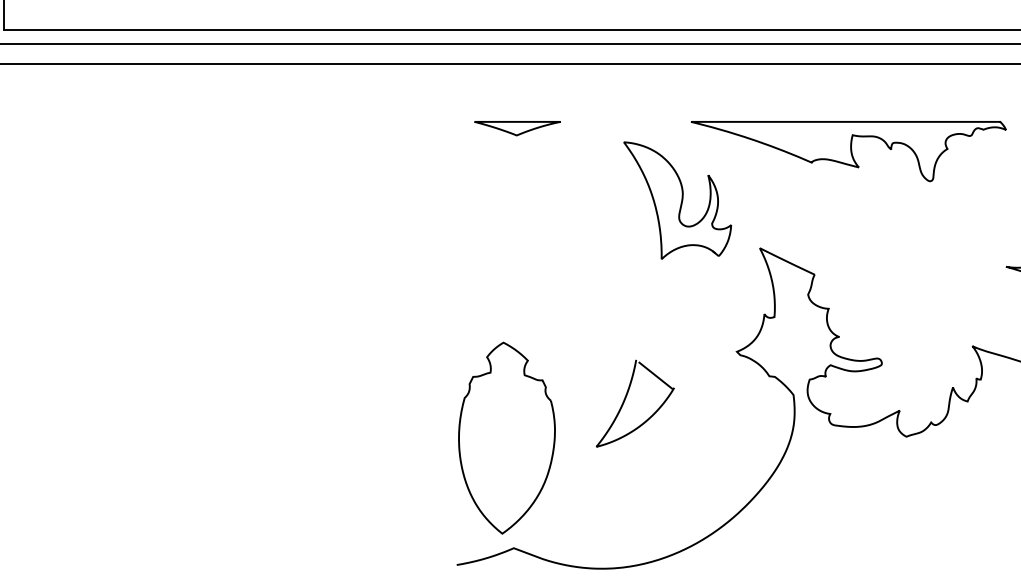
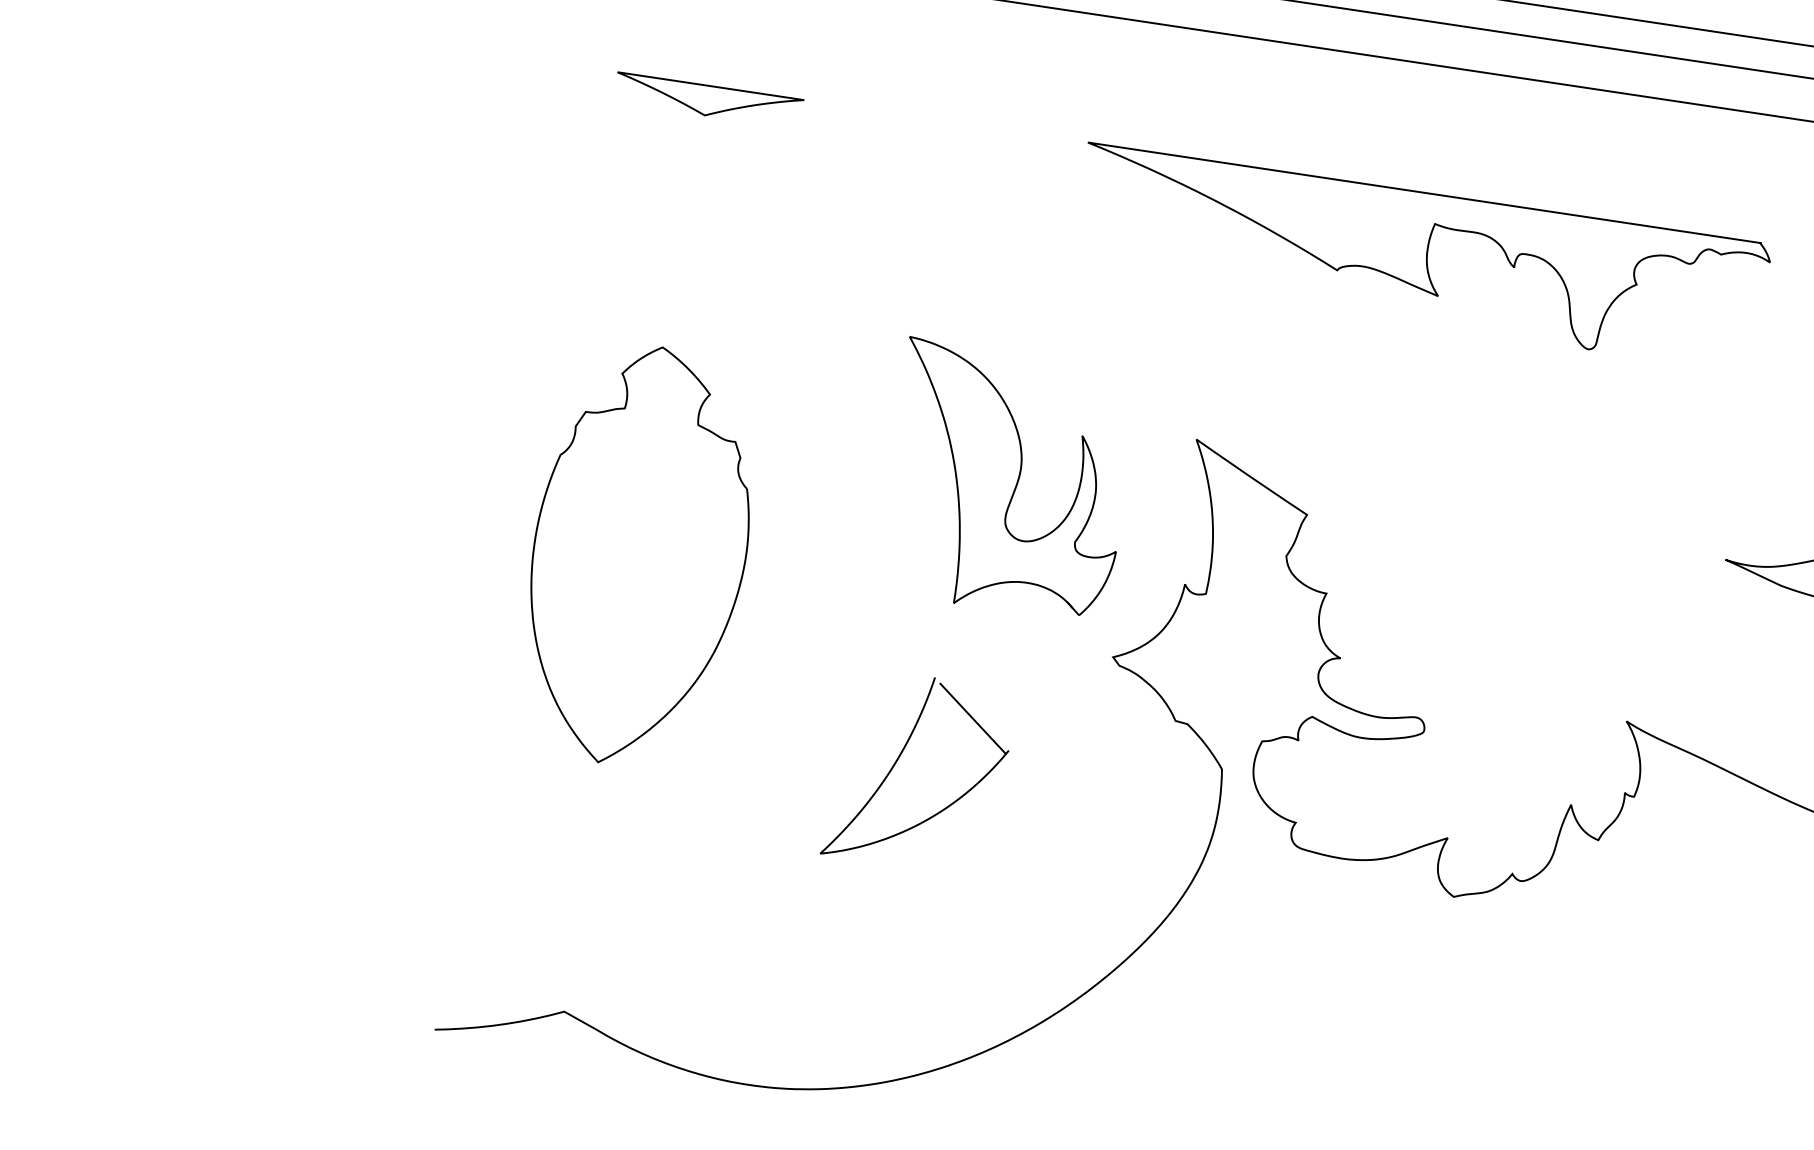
part: (677, 200) -> (1007, 480), moved
part: (626, 398) -> (901, 758), moved
part: (506, 437) -> (638, 554), moved

